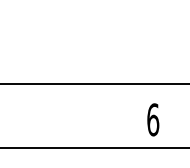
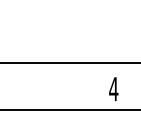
text: (152, 118) -> (113, 88), 6 -> 4

